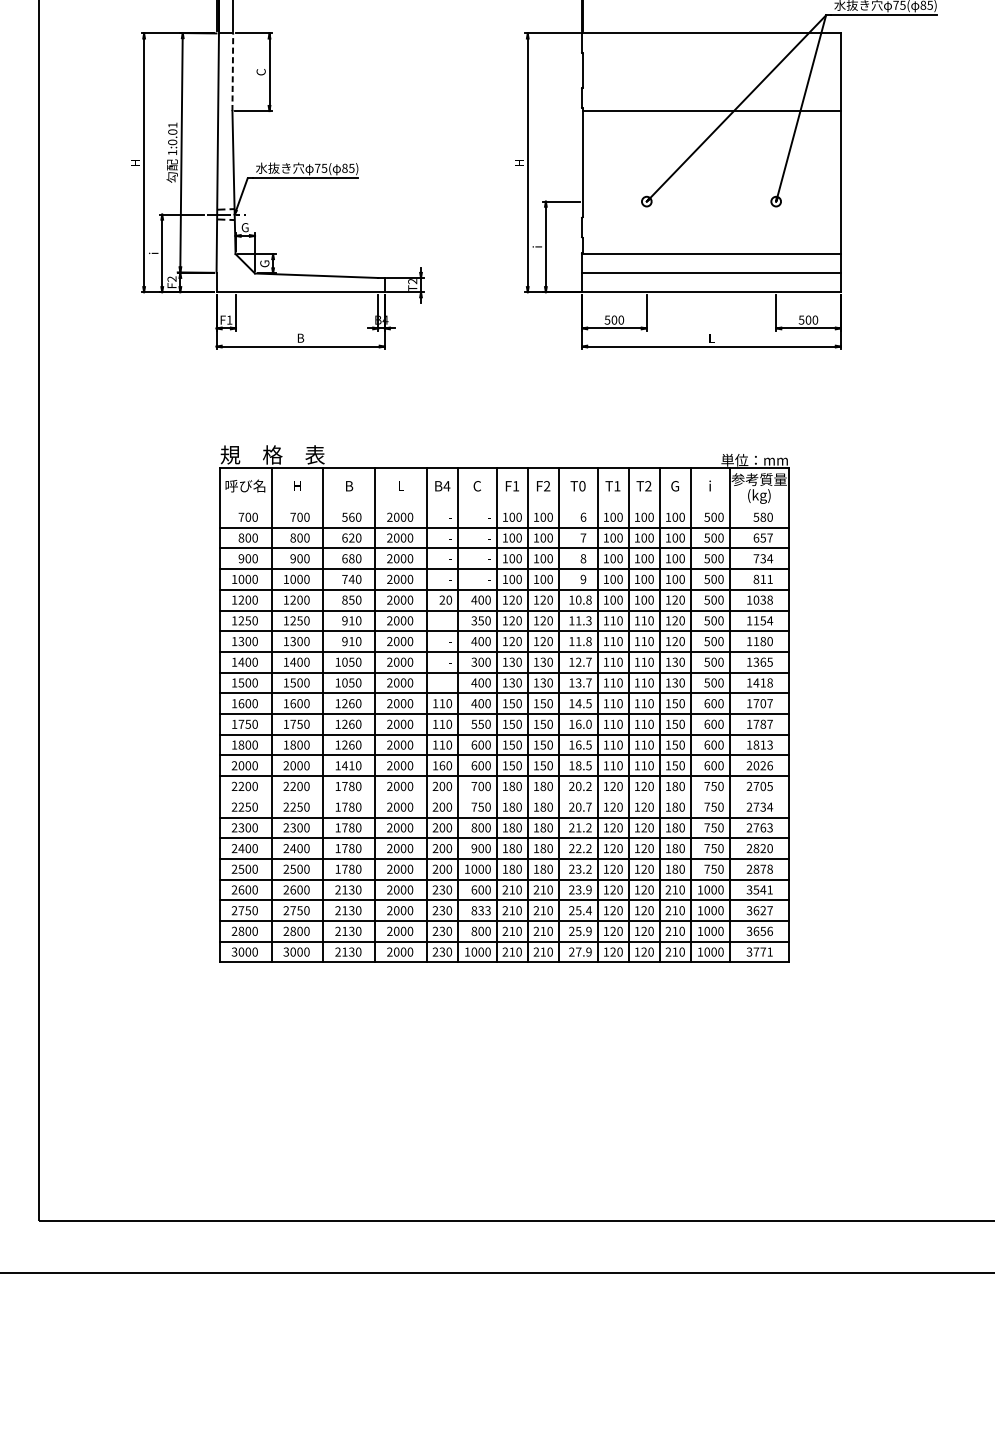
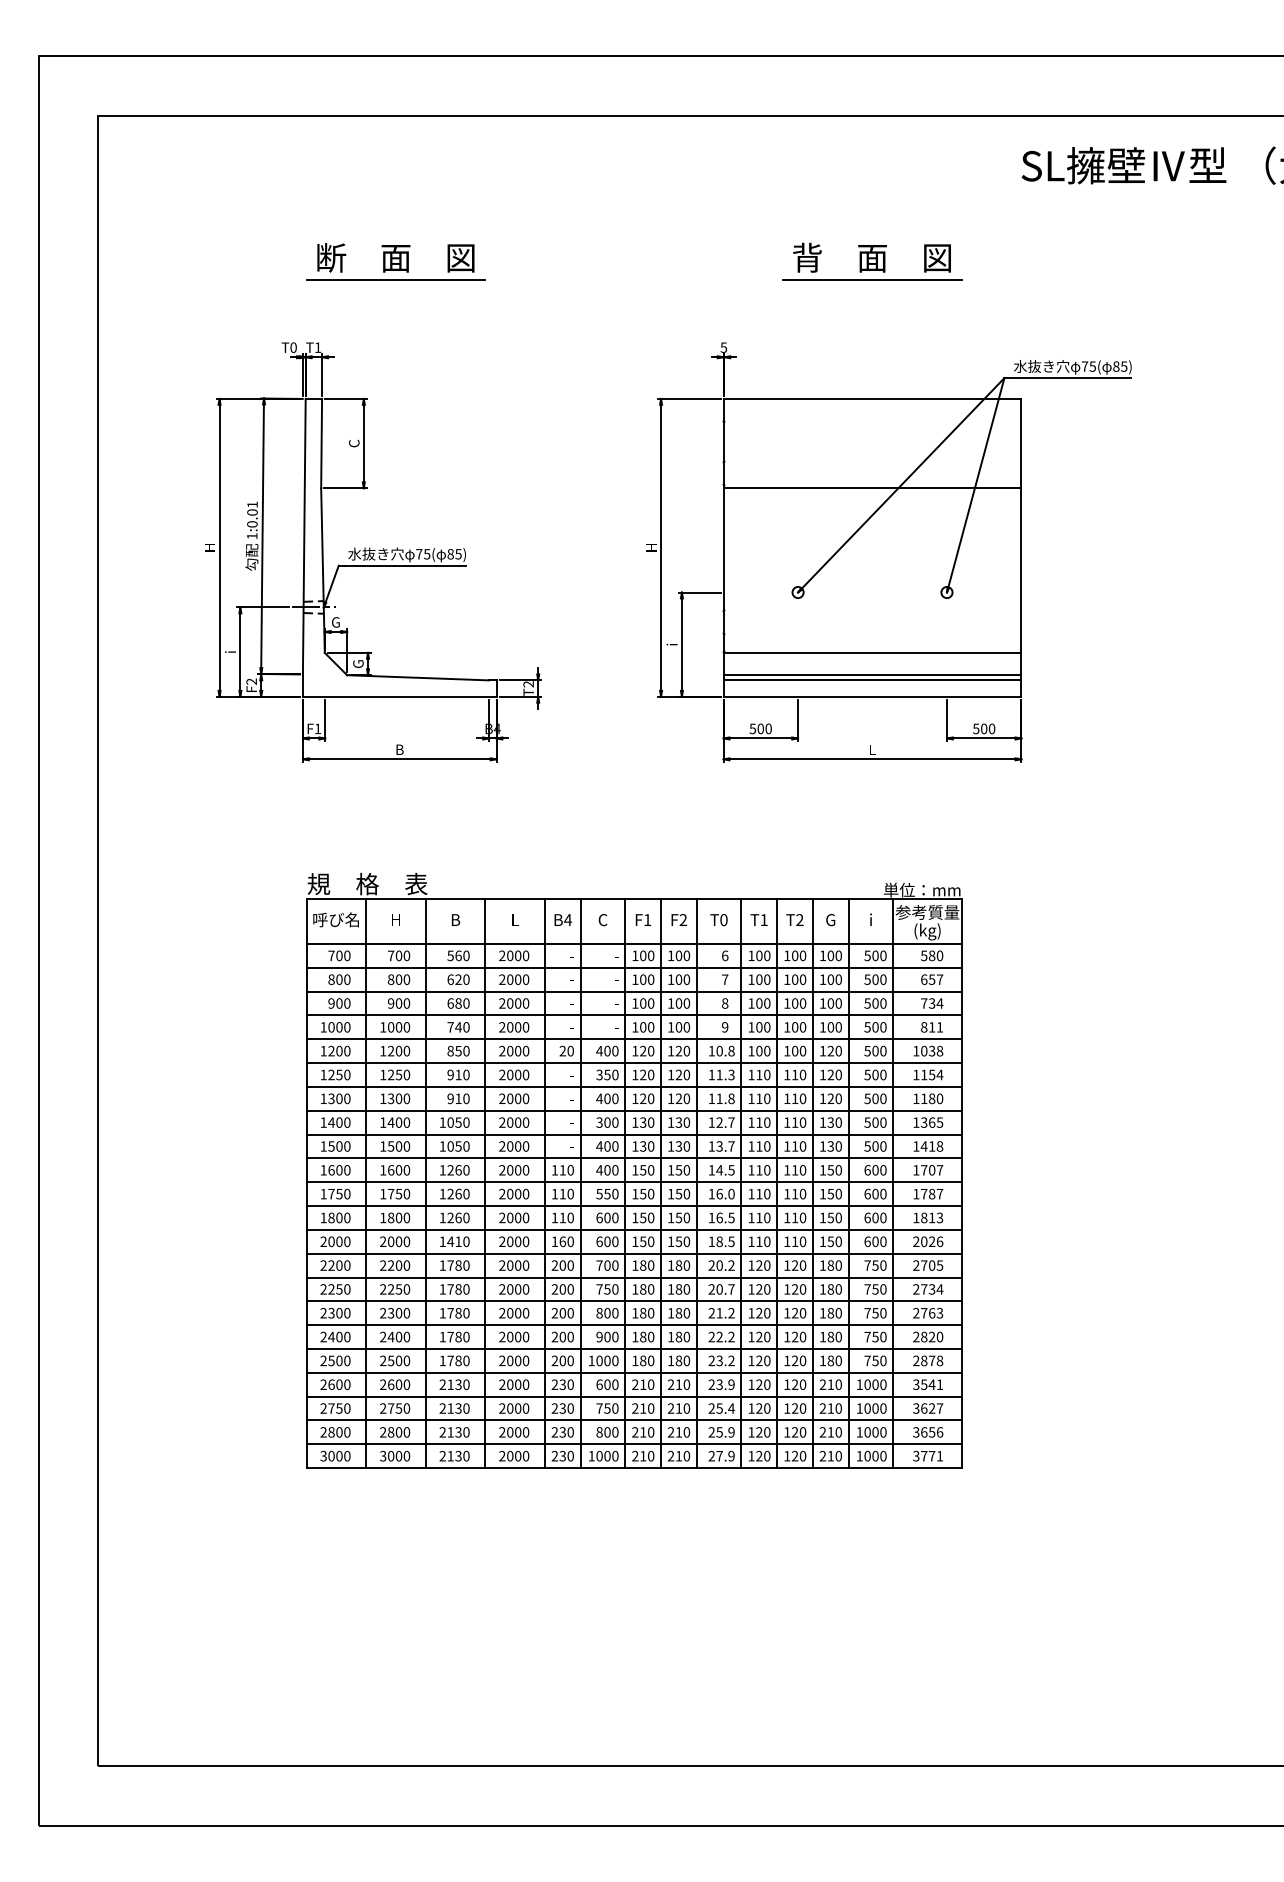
line: (232, 72) -> (321, 443), dashed -> solid
line: (711, 278) -> (872, 680), added
line: (503, 506) -> (633, 943), added
line: (503, 796) -> (633, 1277), added
text: (481, 910) -> (607, 1408), 833 -> 750

